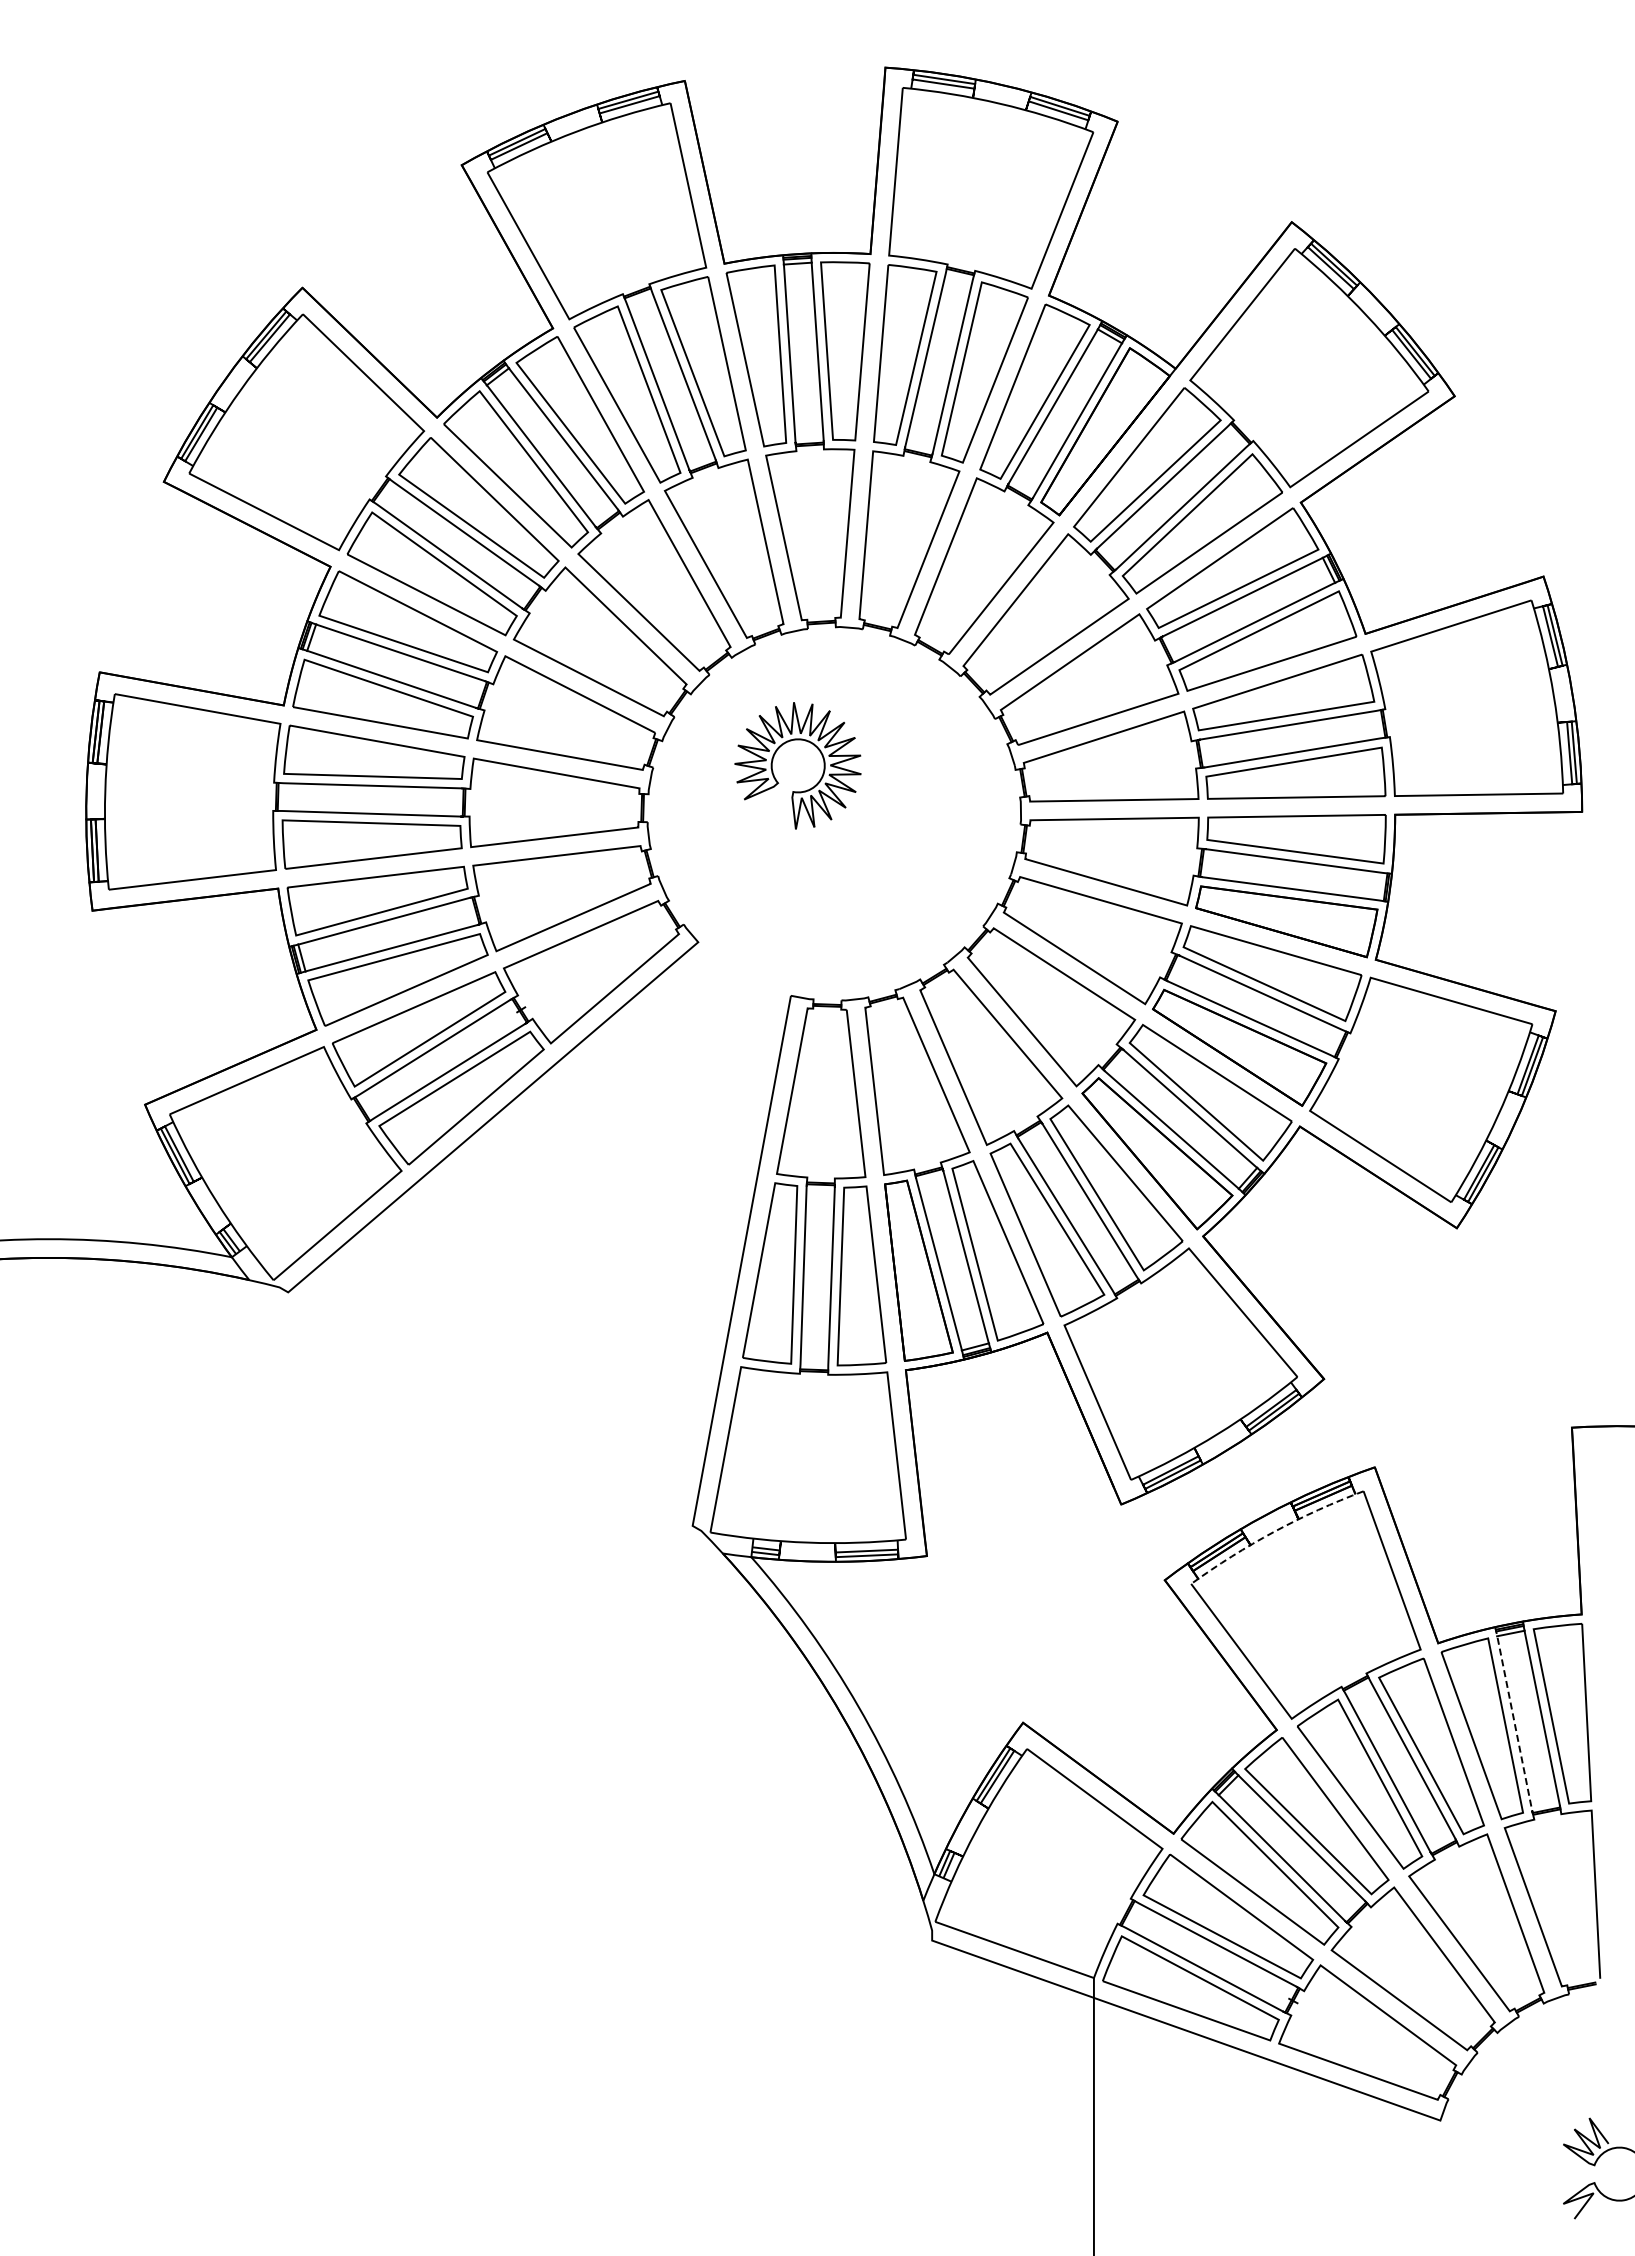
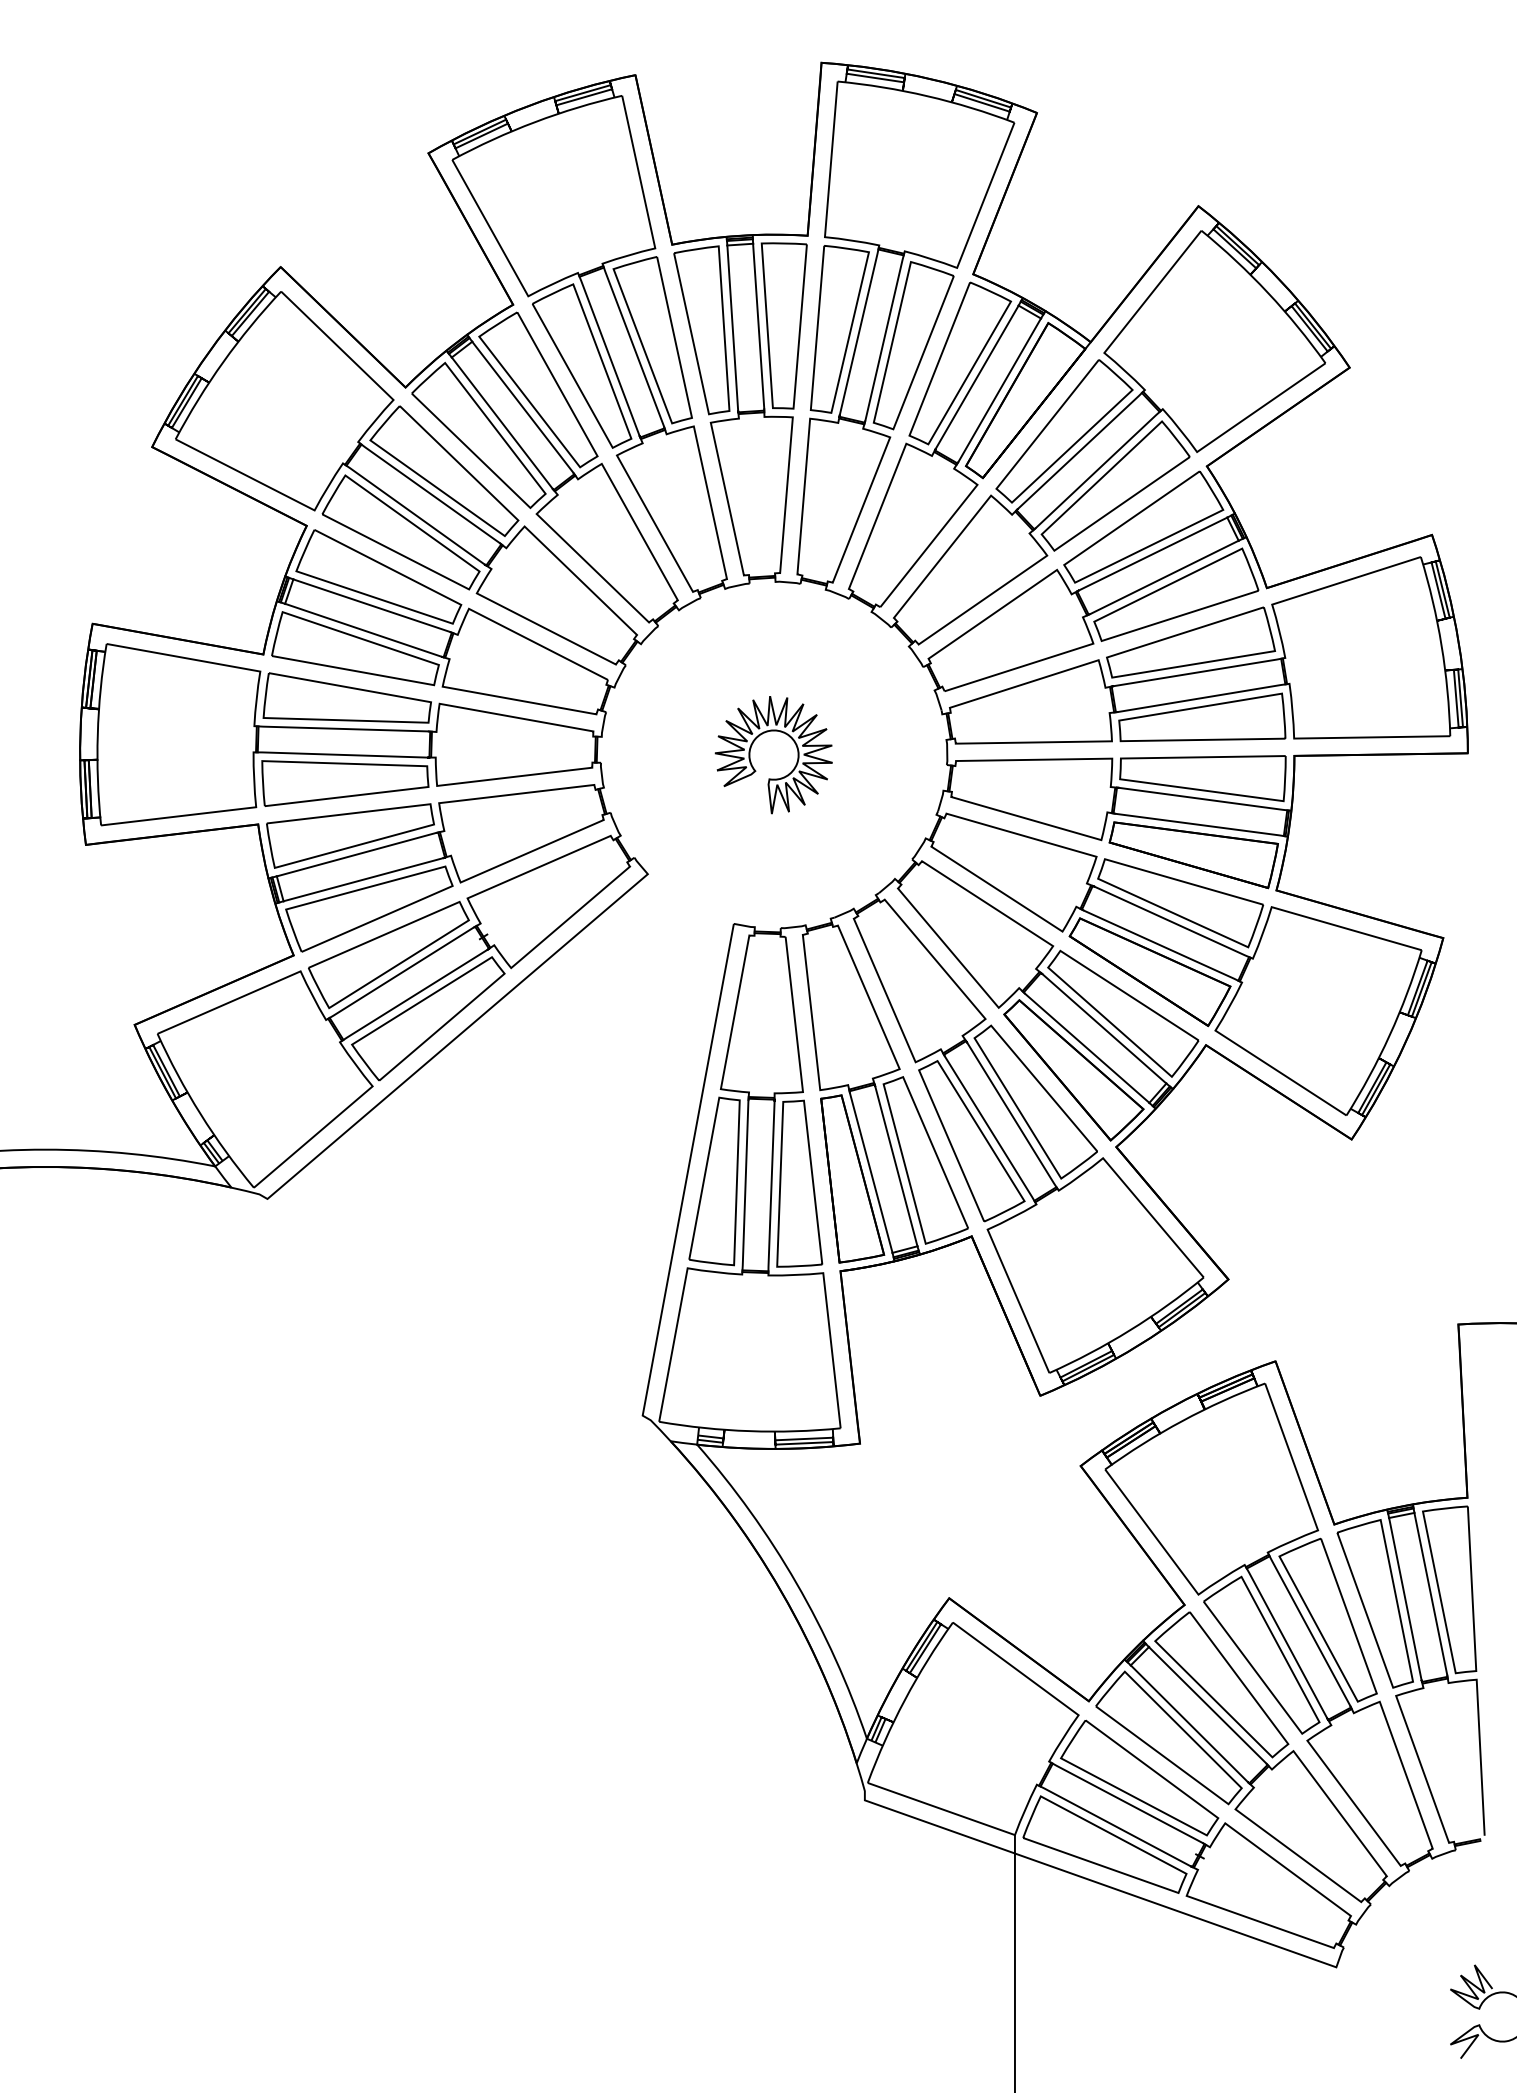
part: (774, 757) -> (752, 747), moved
arc: (1274, 1531) -> (1182, 1420), dashed -> solid
line: (1513, 1719) -> (1404, 1595), dashed -> solid

